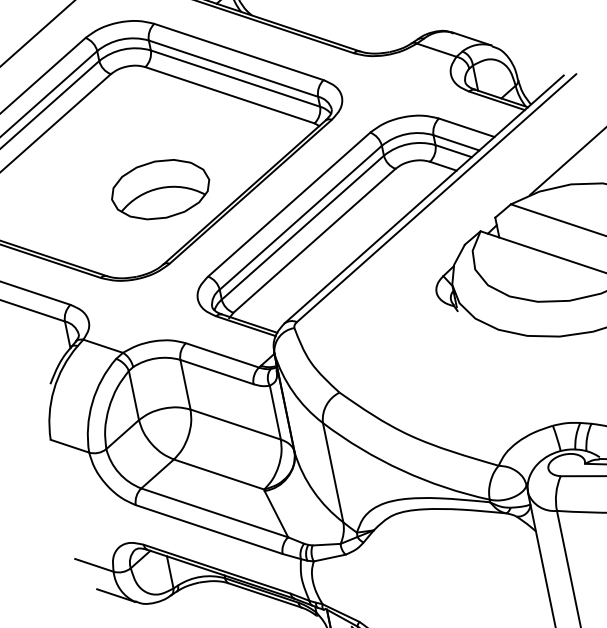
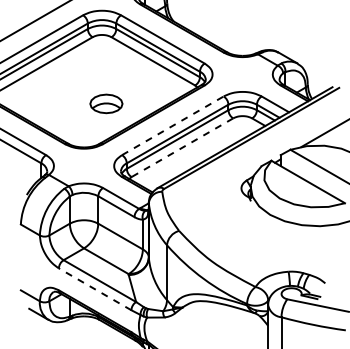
part: (160, 188) -> (106, 103), size x0.6
line: (288, 204) -> (172, 125), solid -> dashed
line: (314, 240) -> (182, 147), solid -> dashed
line: (209, 529) -> (95, 289), solid -> dashed

